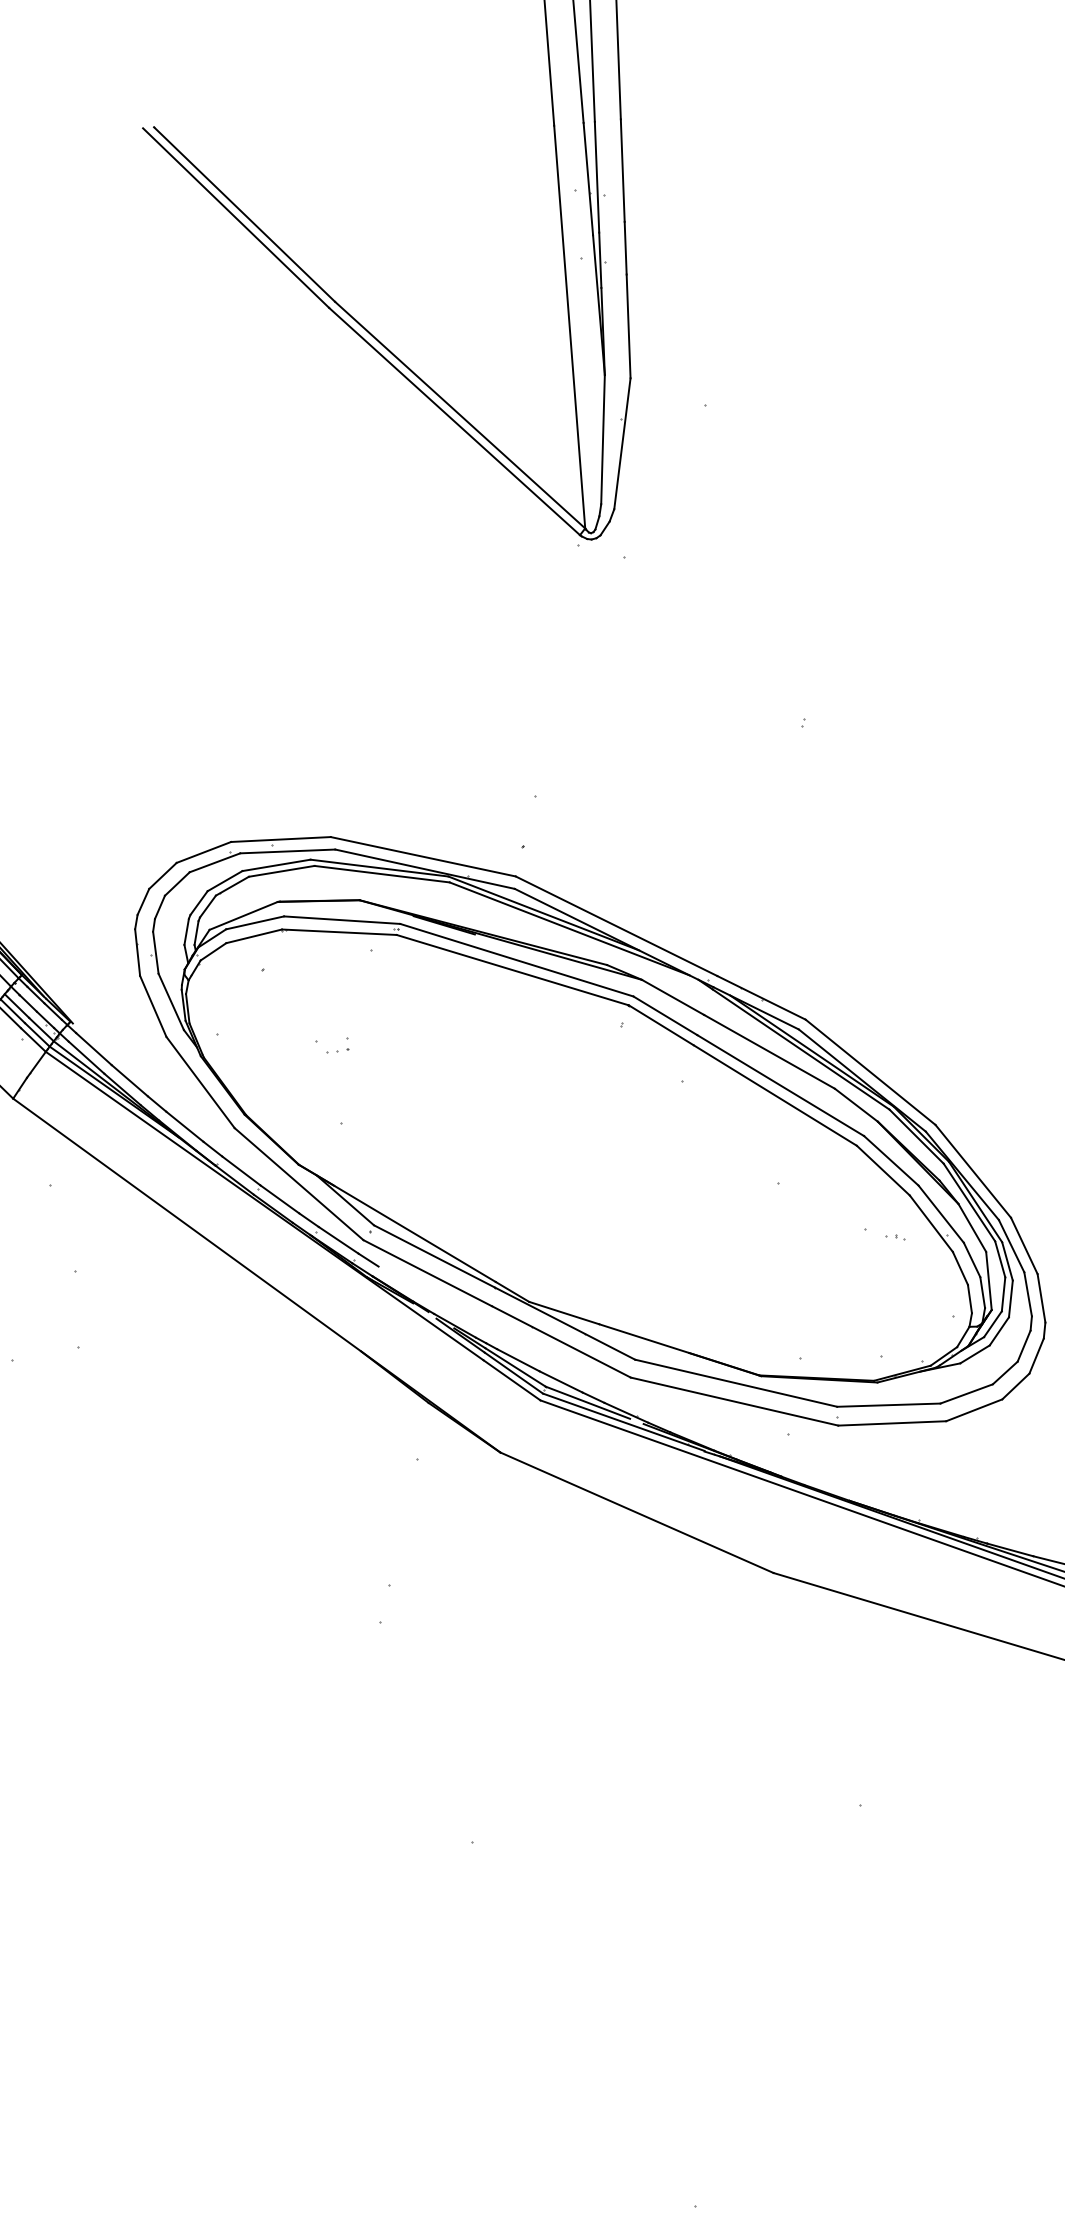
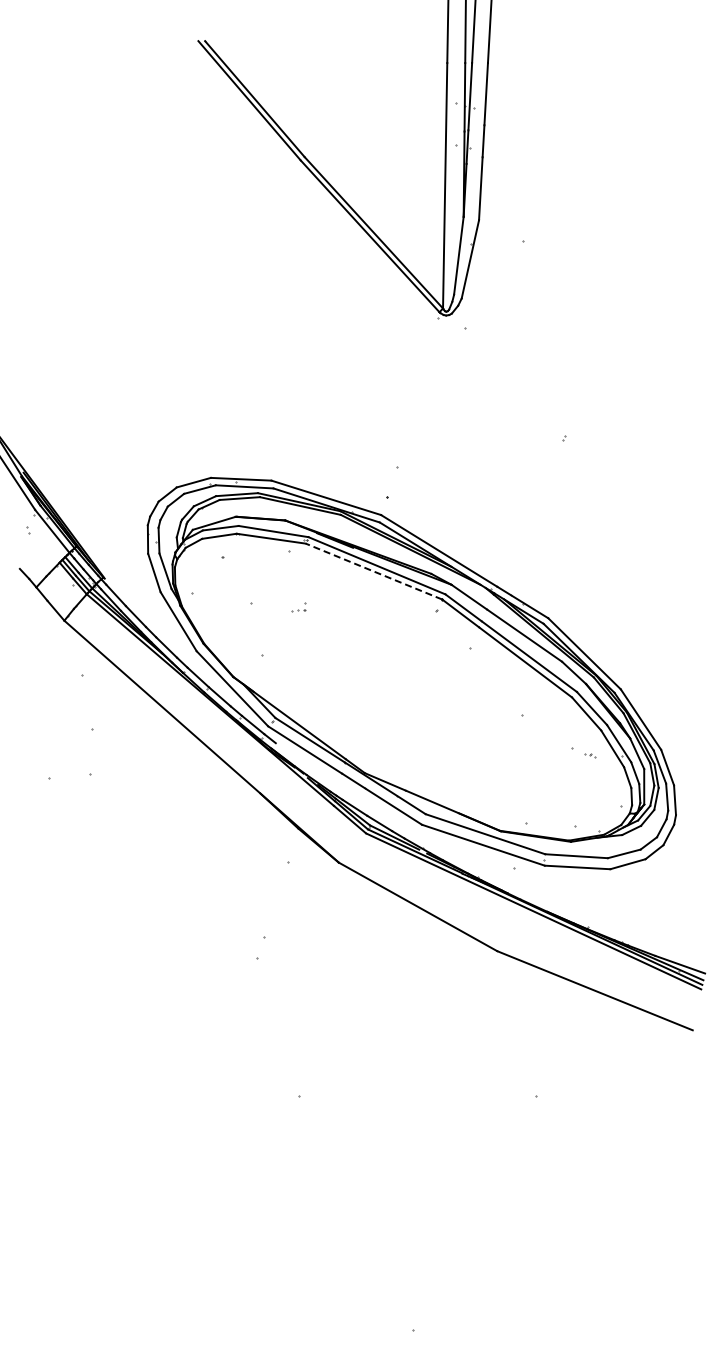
line: (512, 970) -> (373, 571), solid -> dashed
part: (337, 1046) -> (298, 607), moved

